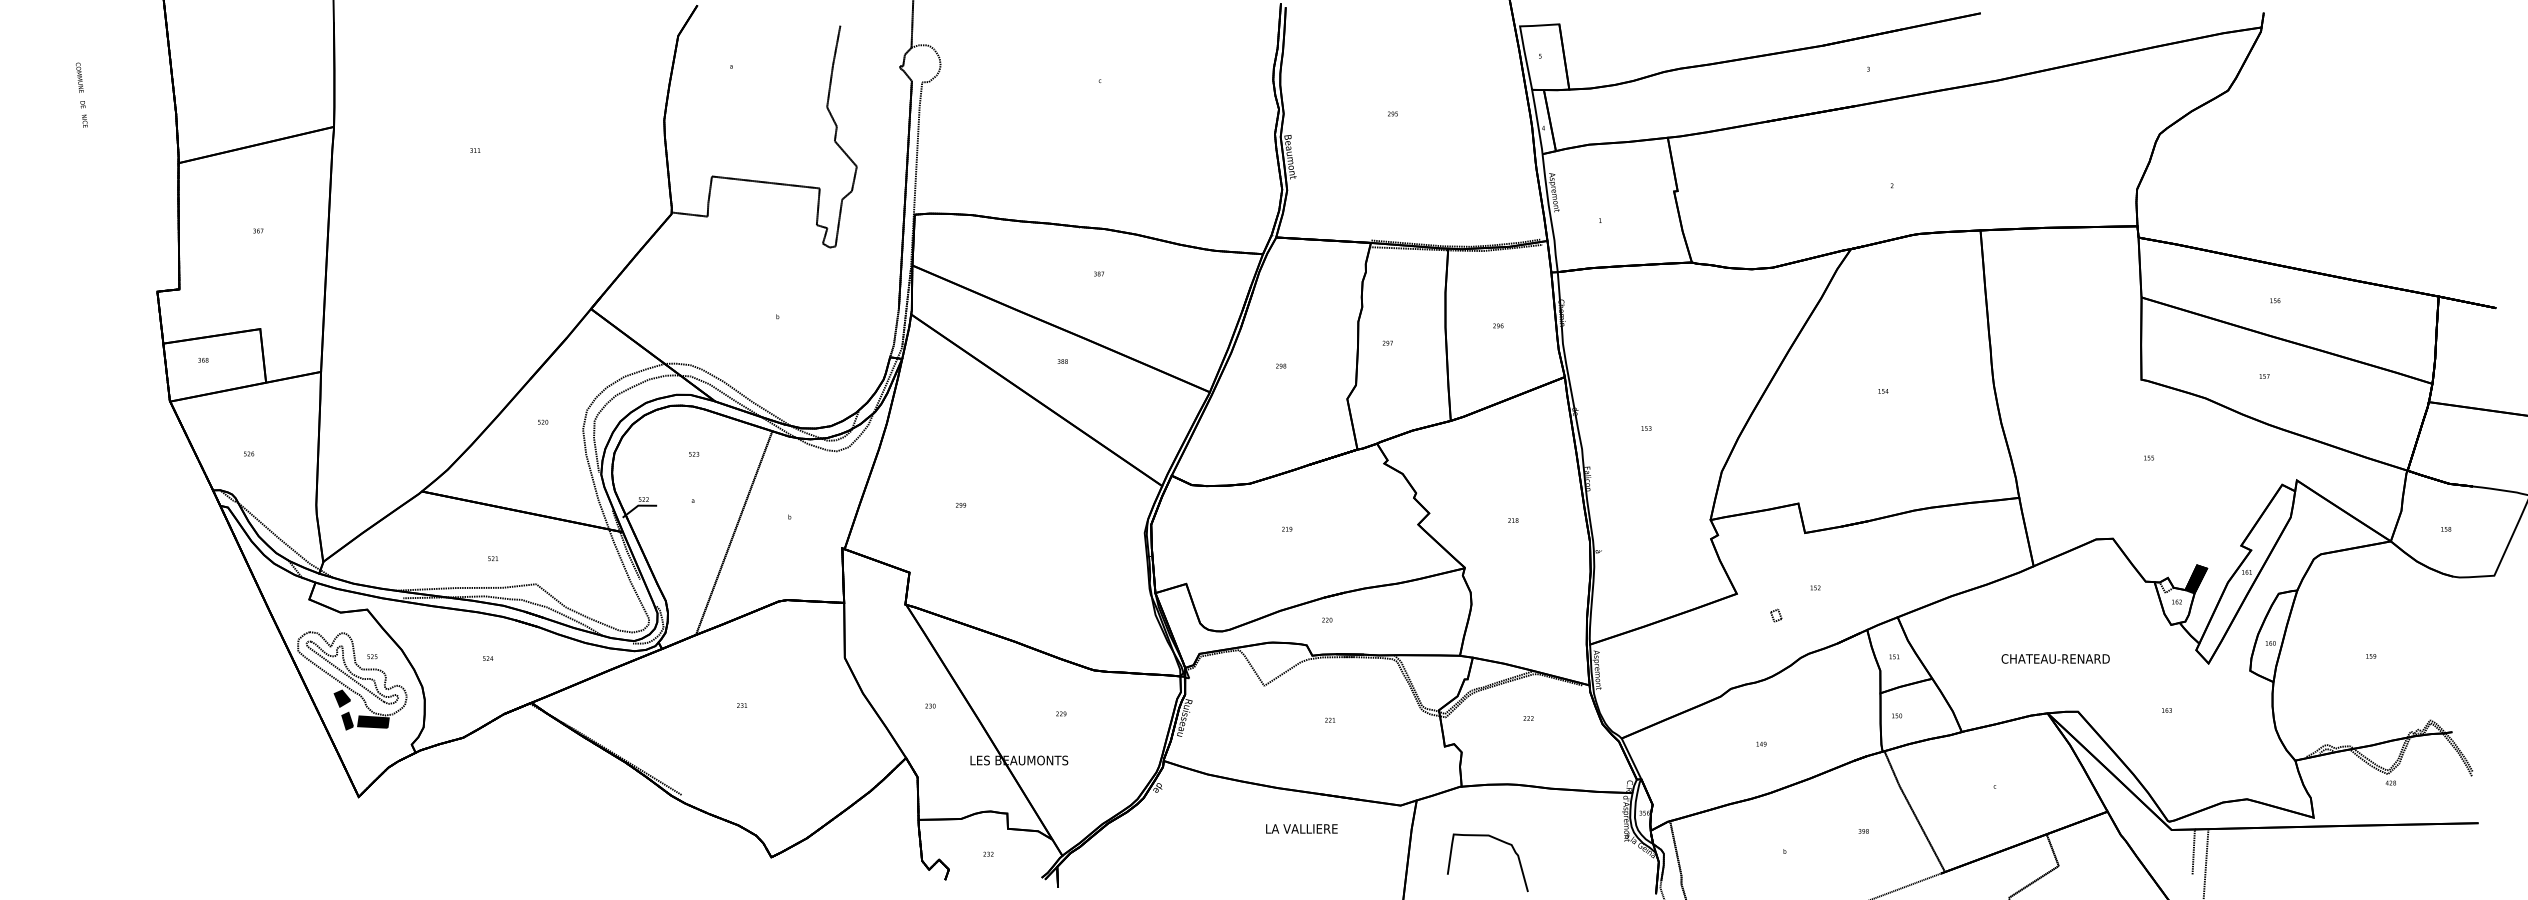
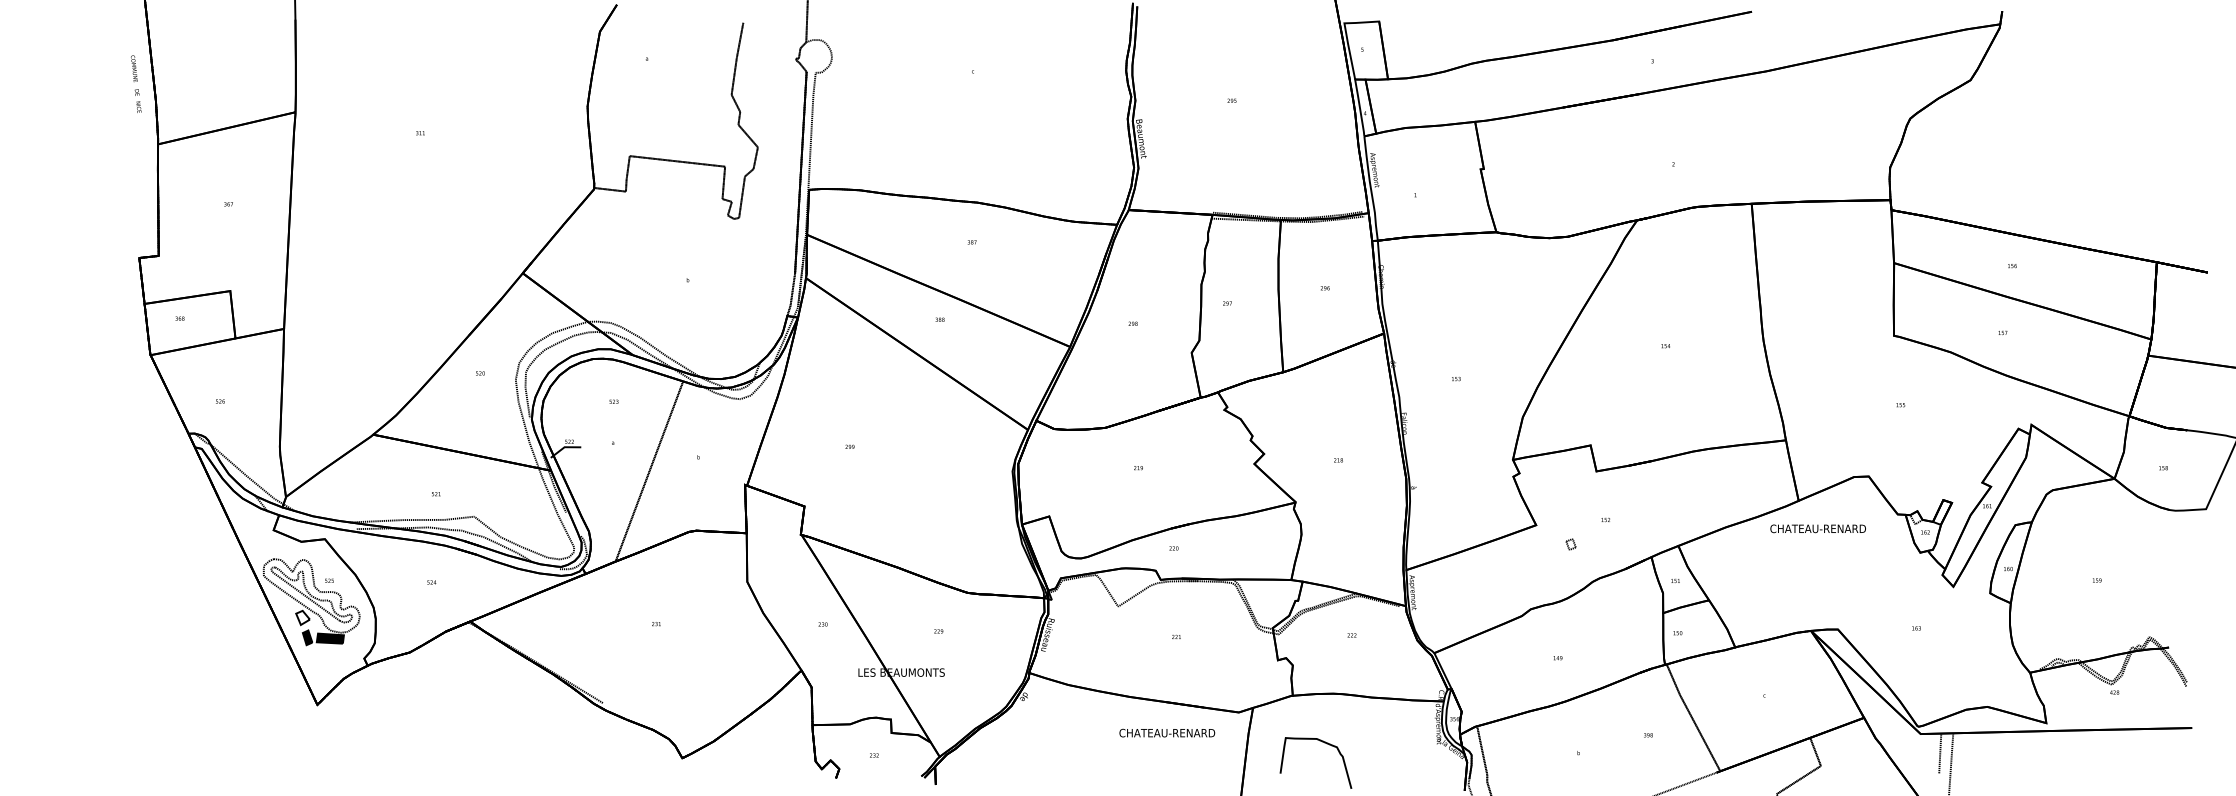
text: (81, 94) -> (135, 83), moved
fill: (2195, 579) -> (1941, 512), removed
text: (2055, 658) -> (1818, 528), moved
fill: (342, 698) -> (303, 617), removed
text: (1319, 828) -> (1167, 732), LA VALLIERE -> CHATEAU-RENARD

